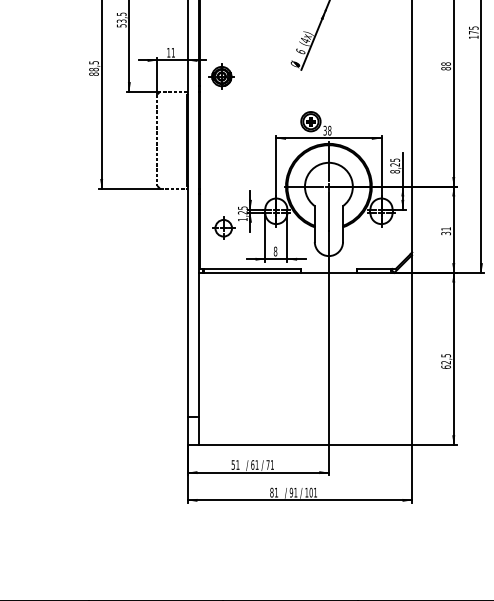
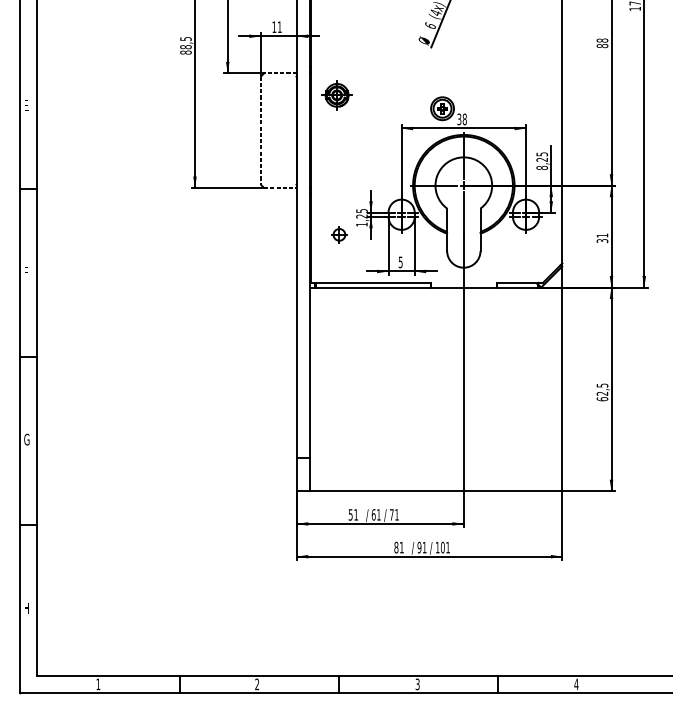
part: (221, 76) -> (336, 95), moved
part: (223, 227) -> (339, 234), size x0.6
text: (275, 251) -> (400, 262), 8 -> 5

